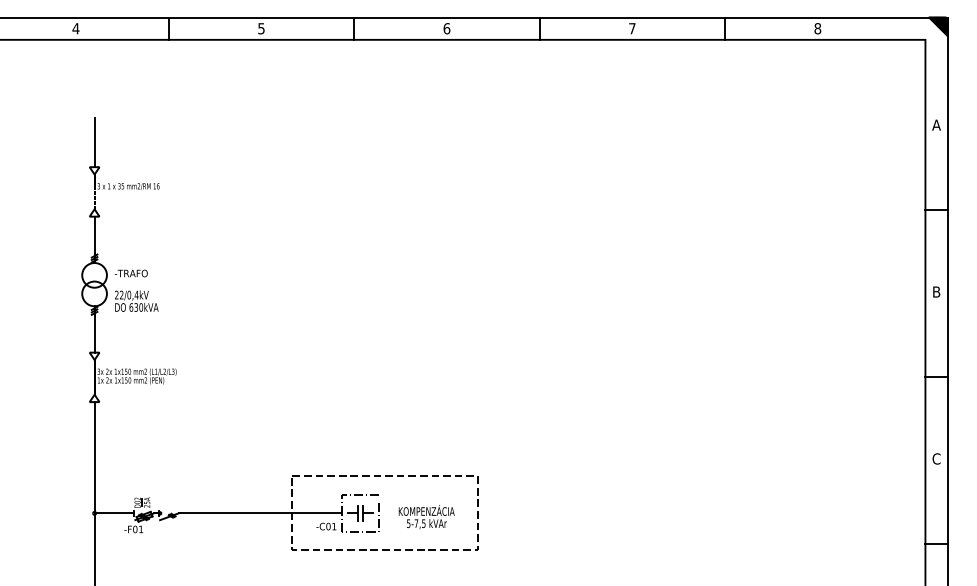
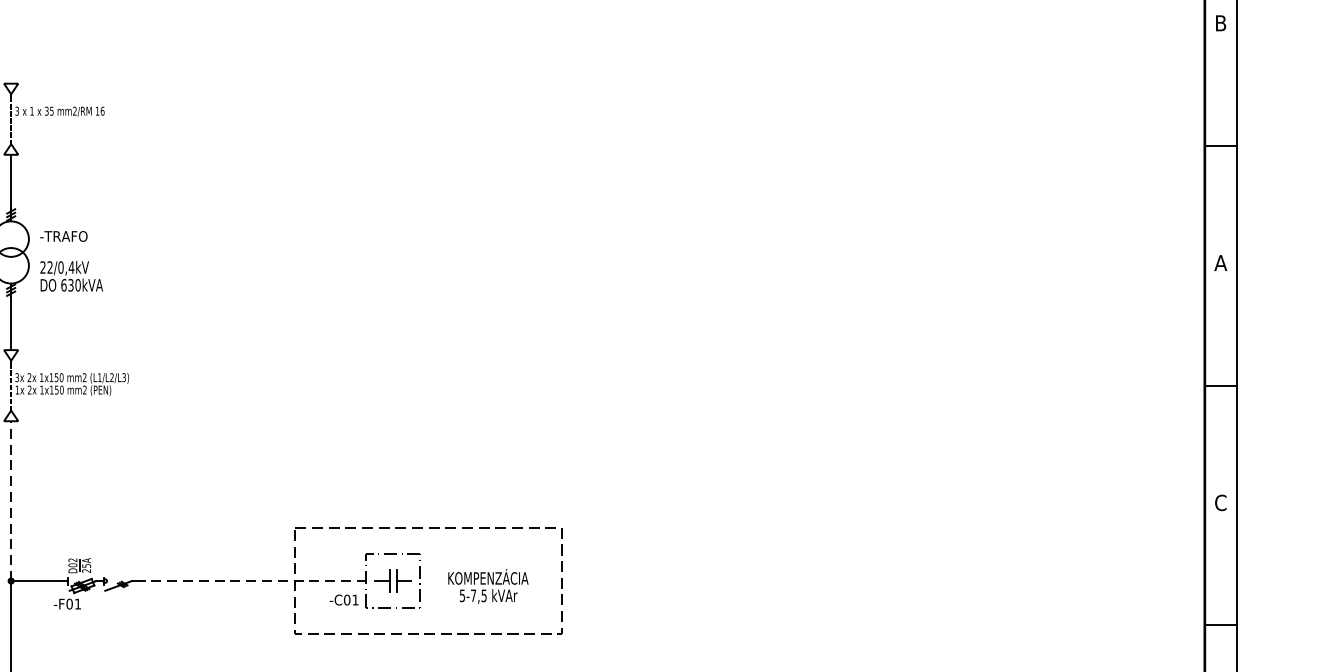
text: (936, 124) -> (1220, 22), A -> B
line: (94, 142) -> (11, 48), removed
text: (936, 291) -> (1220, 262), B -> A
line: (94, 457) -> (11, 500), solid -> dashed
line: (262, 513) -> (252, 581), solid -> dashed

